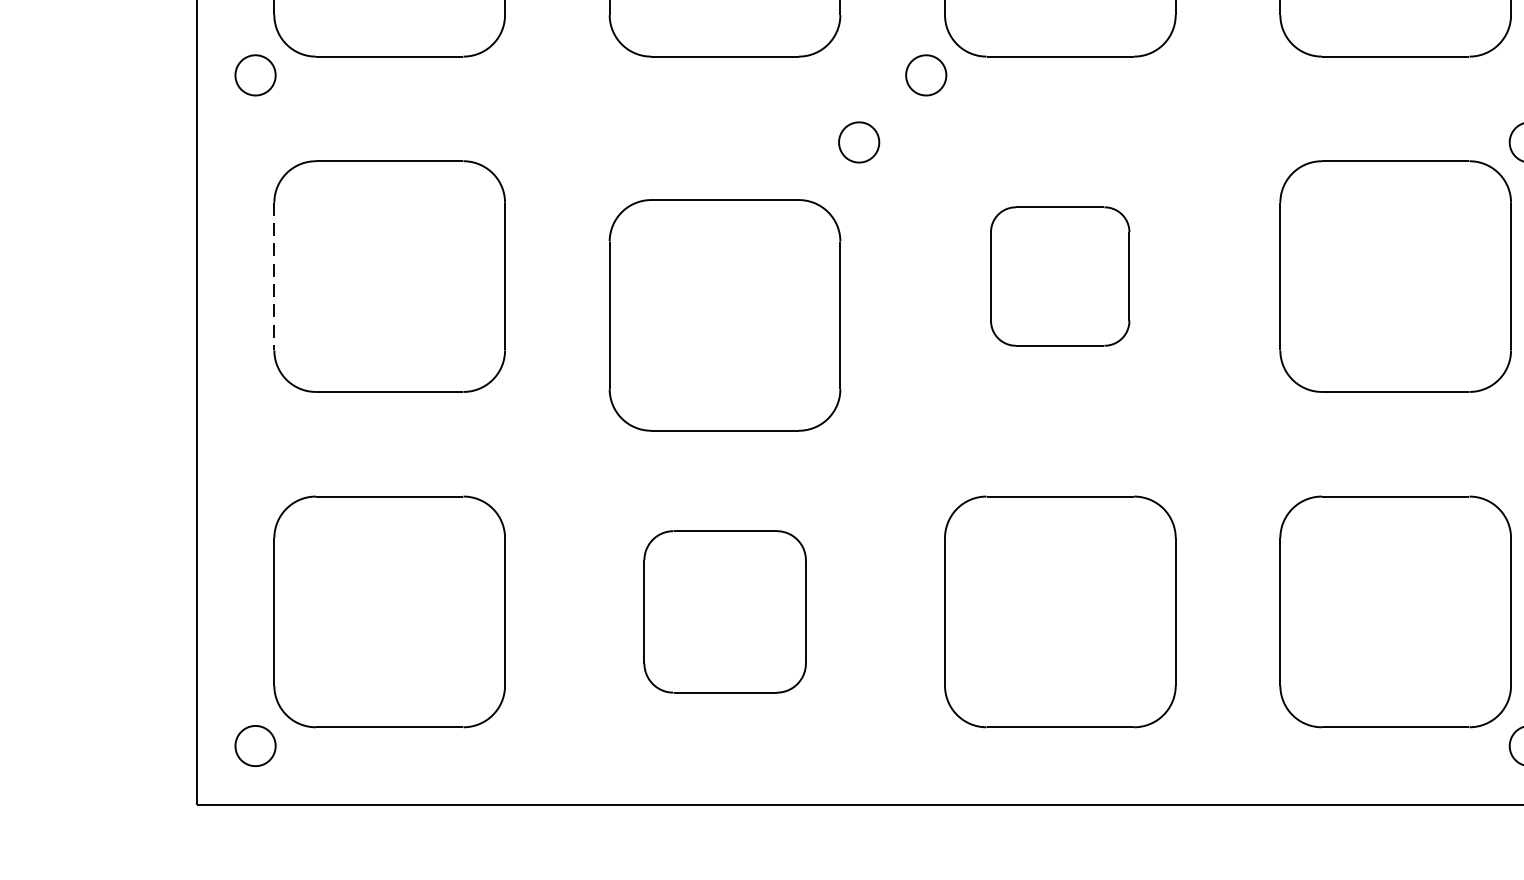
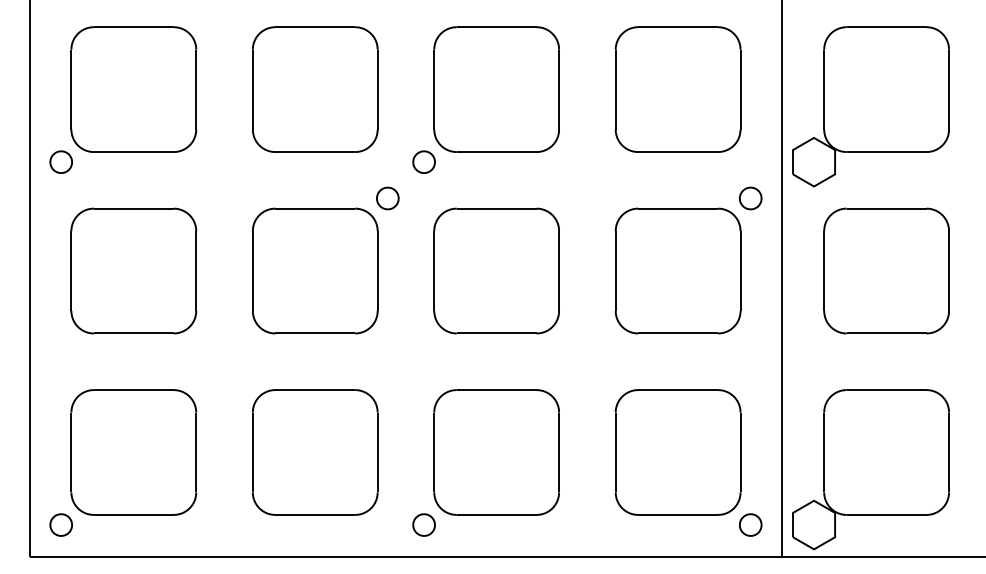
part: (1060, 275) -> (496, 270), size x1.67
line: (274, 277) -> (71, 271), dashed -> solid
part: (725, 314) -> (315, 270), moved
part: (725, 611) -> (315, 452), size x1.43
part: (925, 744) -> (423, 524), added

